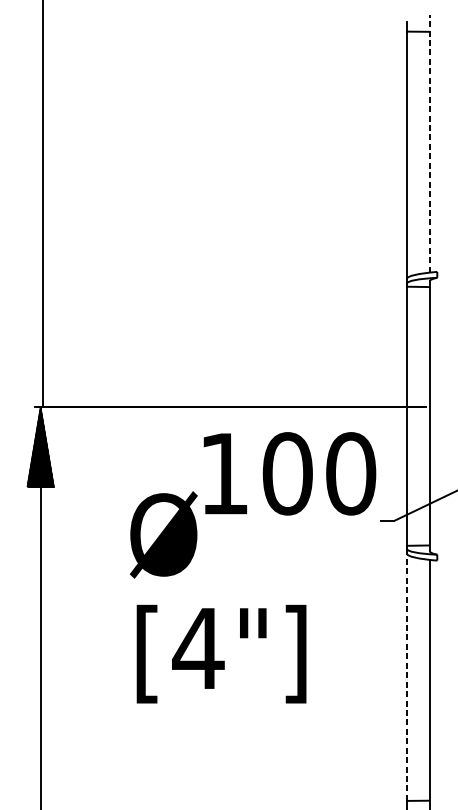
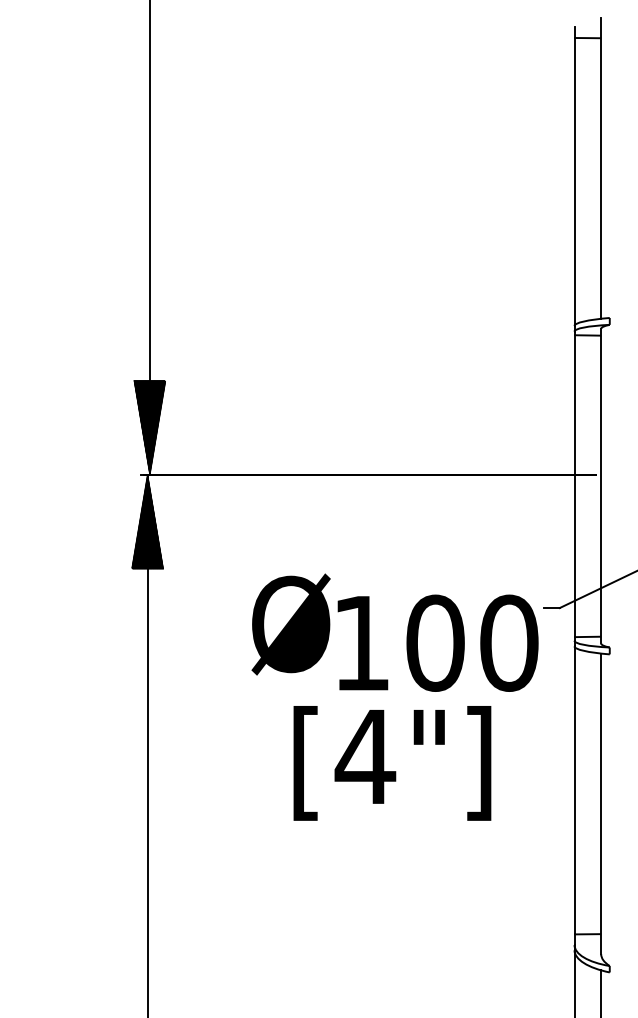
line: (430, 143) -> (601, 168), dashed -> solid
hatch: (42, 365) -> (149, 427), added
text: (289, 473) -> (437, 642), moved
text: (221, 654) -> (392, 763), moved
line: (407, 677) -> (574, 790), dashed -> solid

